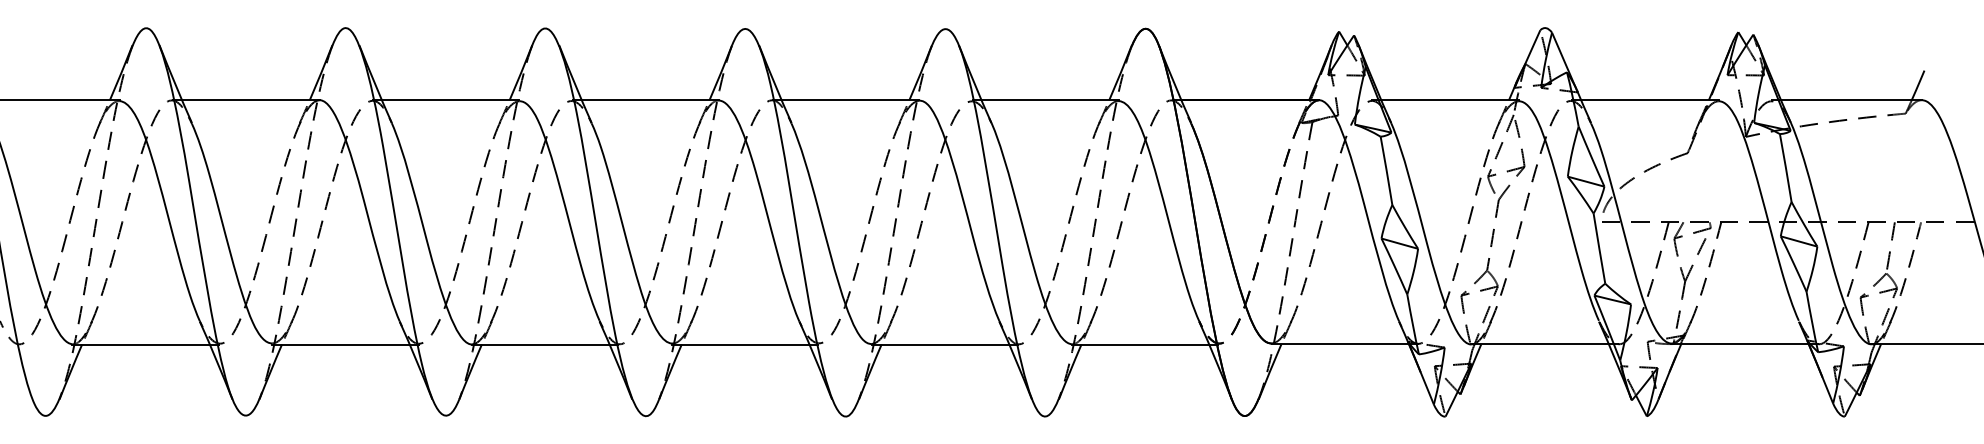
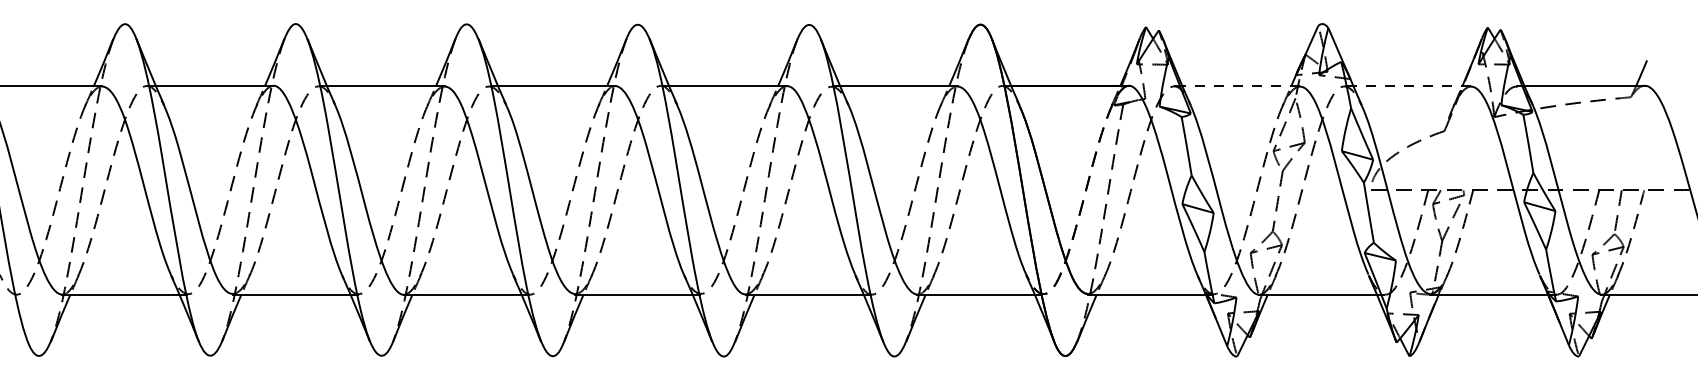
line: (1450, 100) -> (1241, 86), solid -> dashed
line: (1649, 100) -> (1411, 86), solid -> dashed

